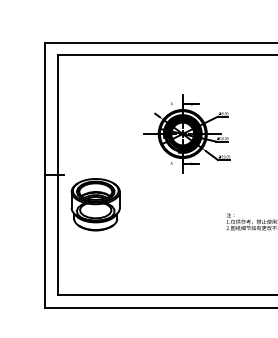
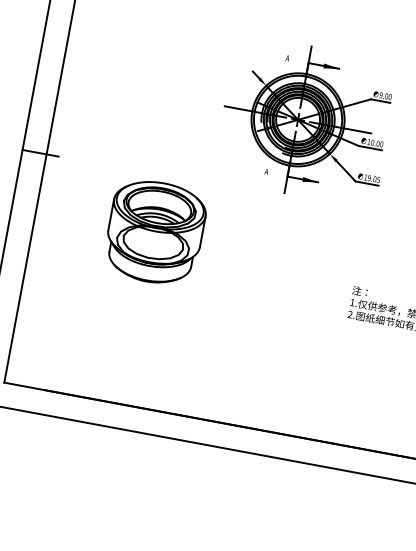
part: (95, 204) -> (154, 231), moved

